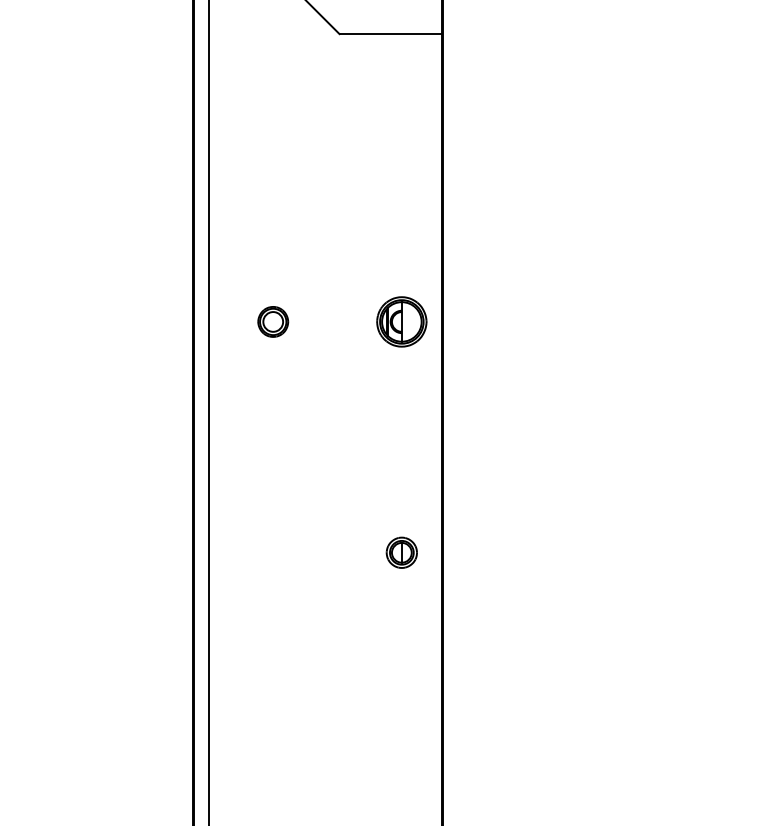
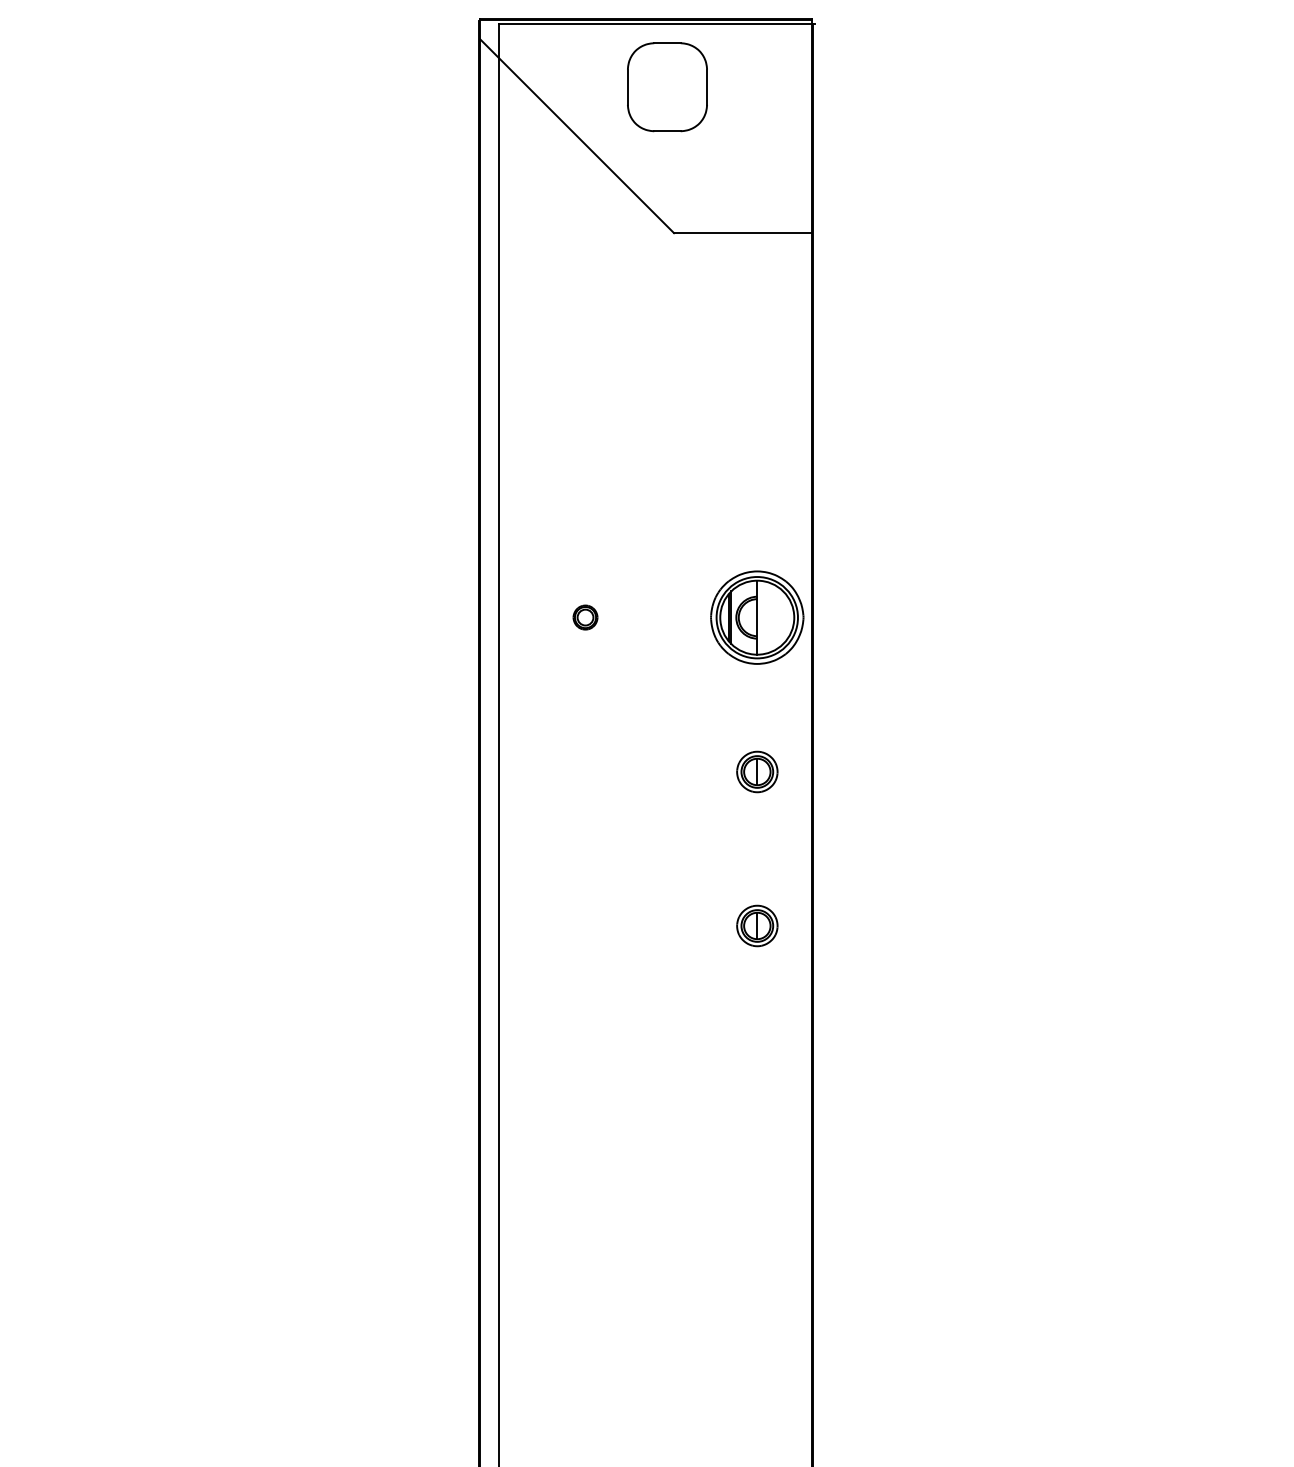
part: (273, 321) -> (585, 617), size x0.6
part: (401, 321) -> (757, 617), size x1.4
part: (401, 437) -> (757, 771), added

